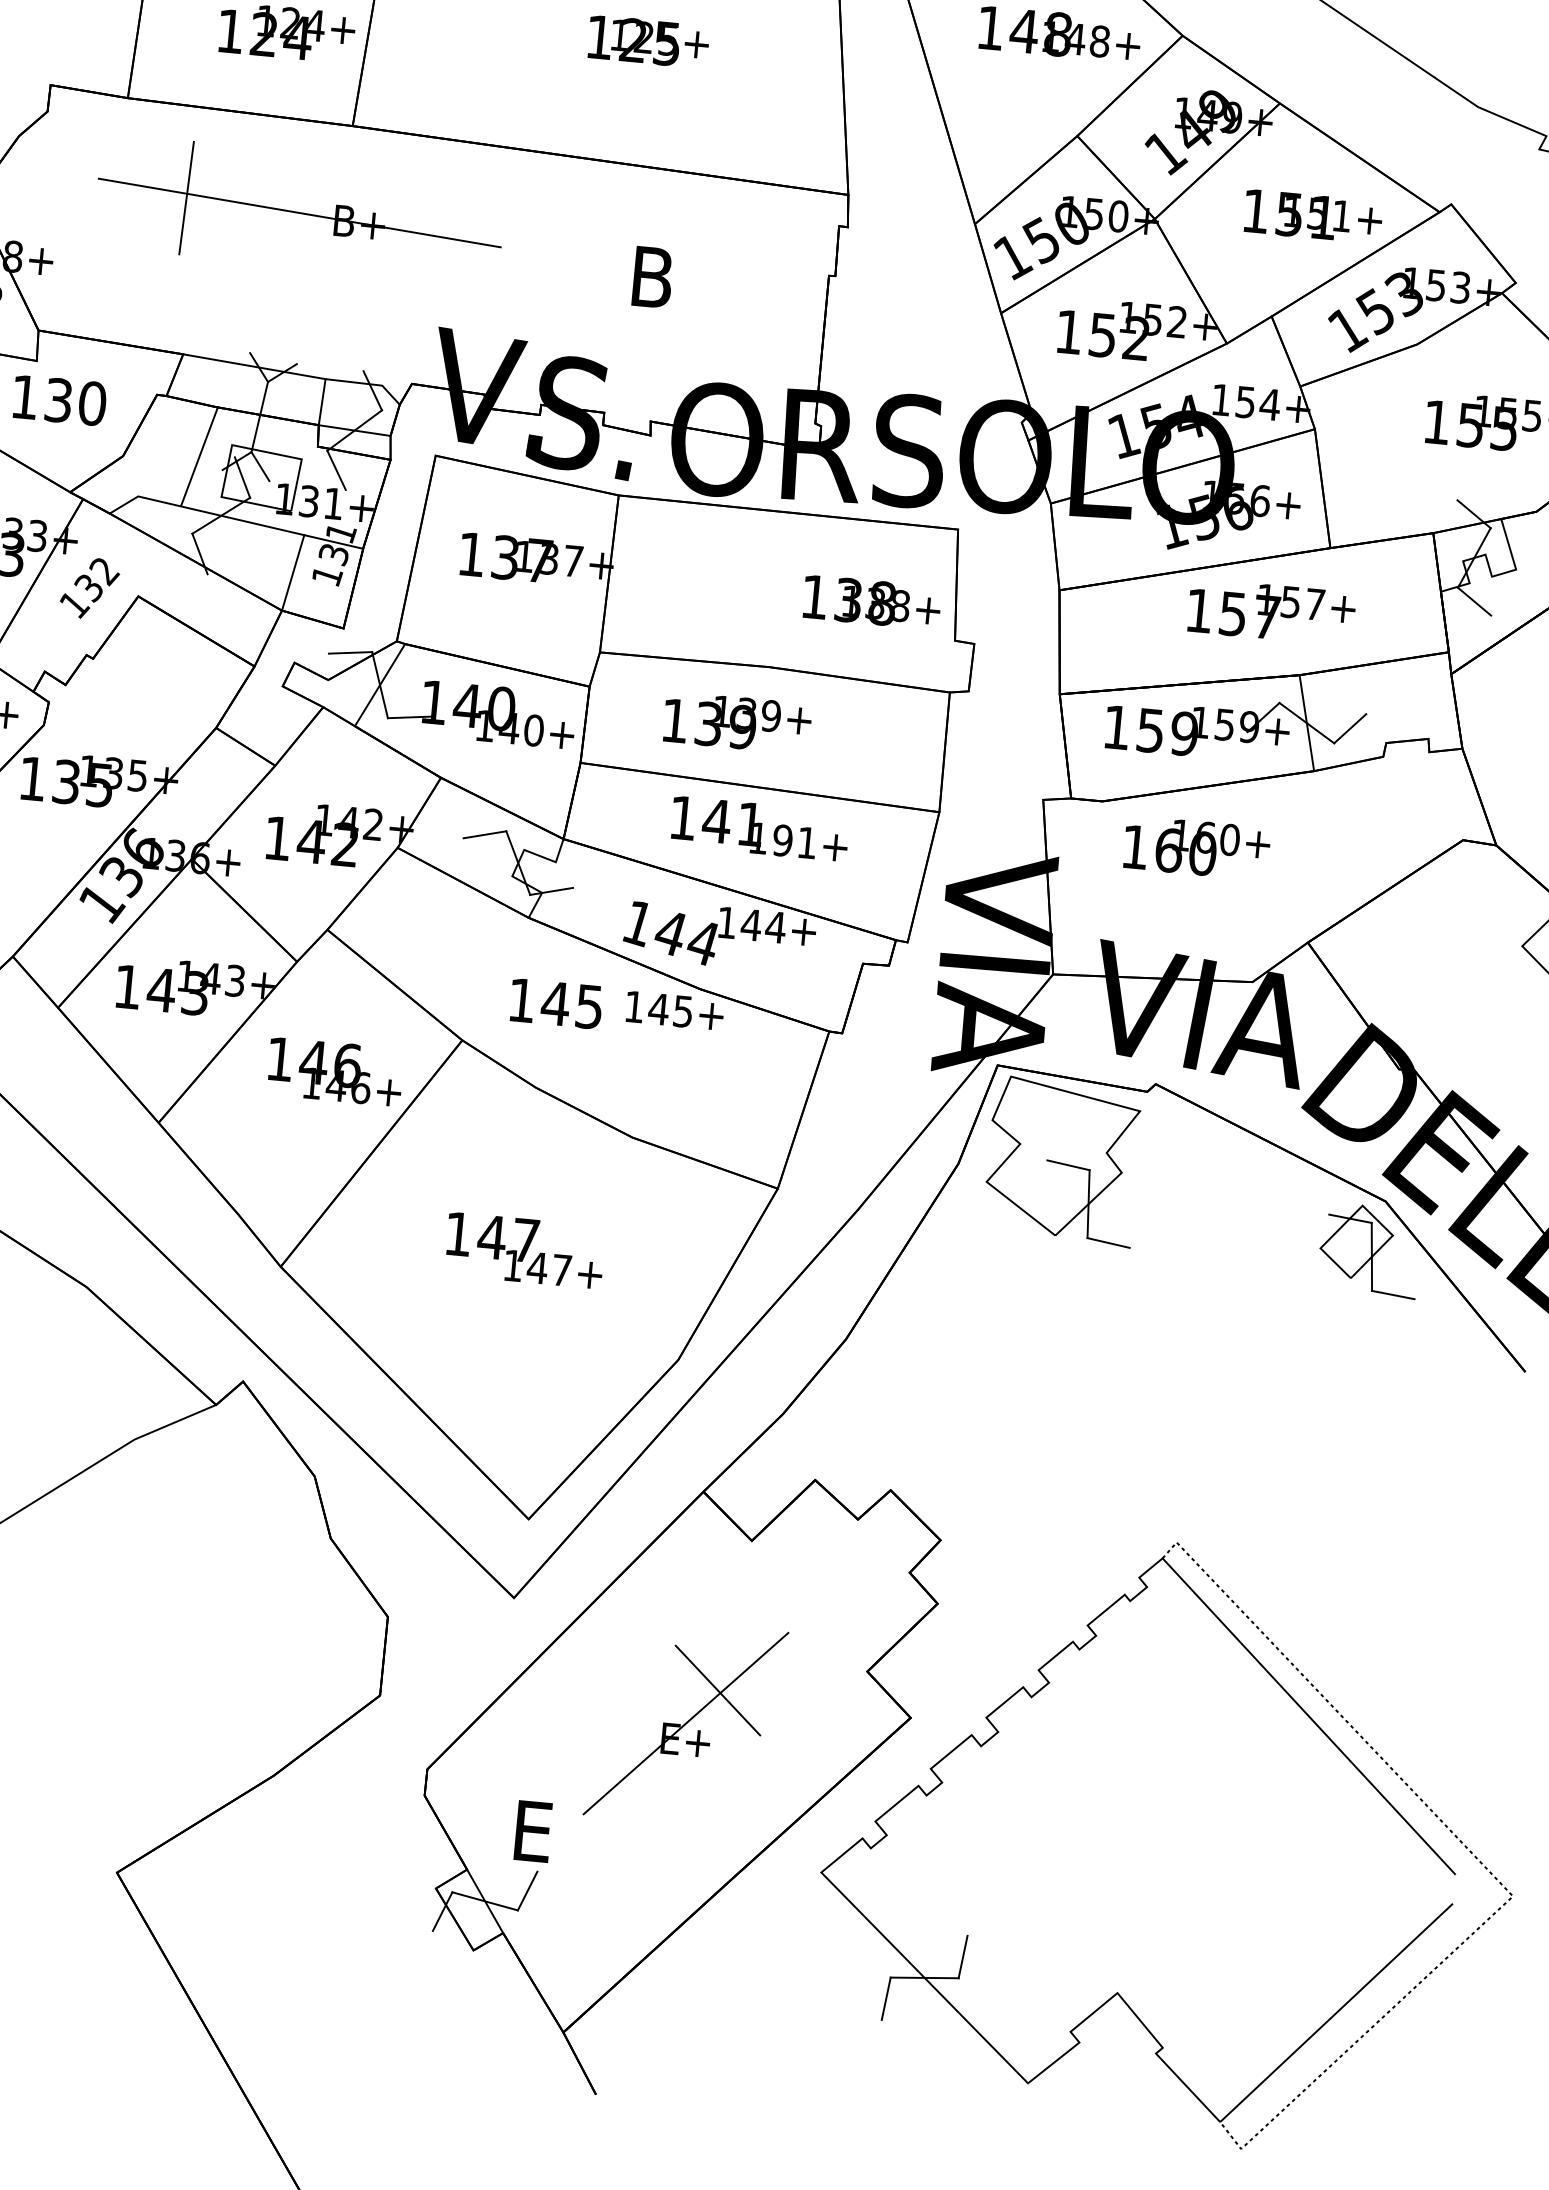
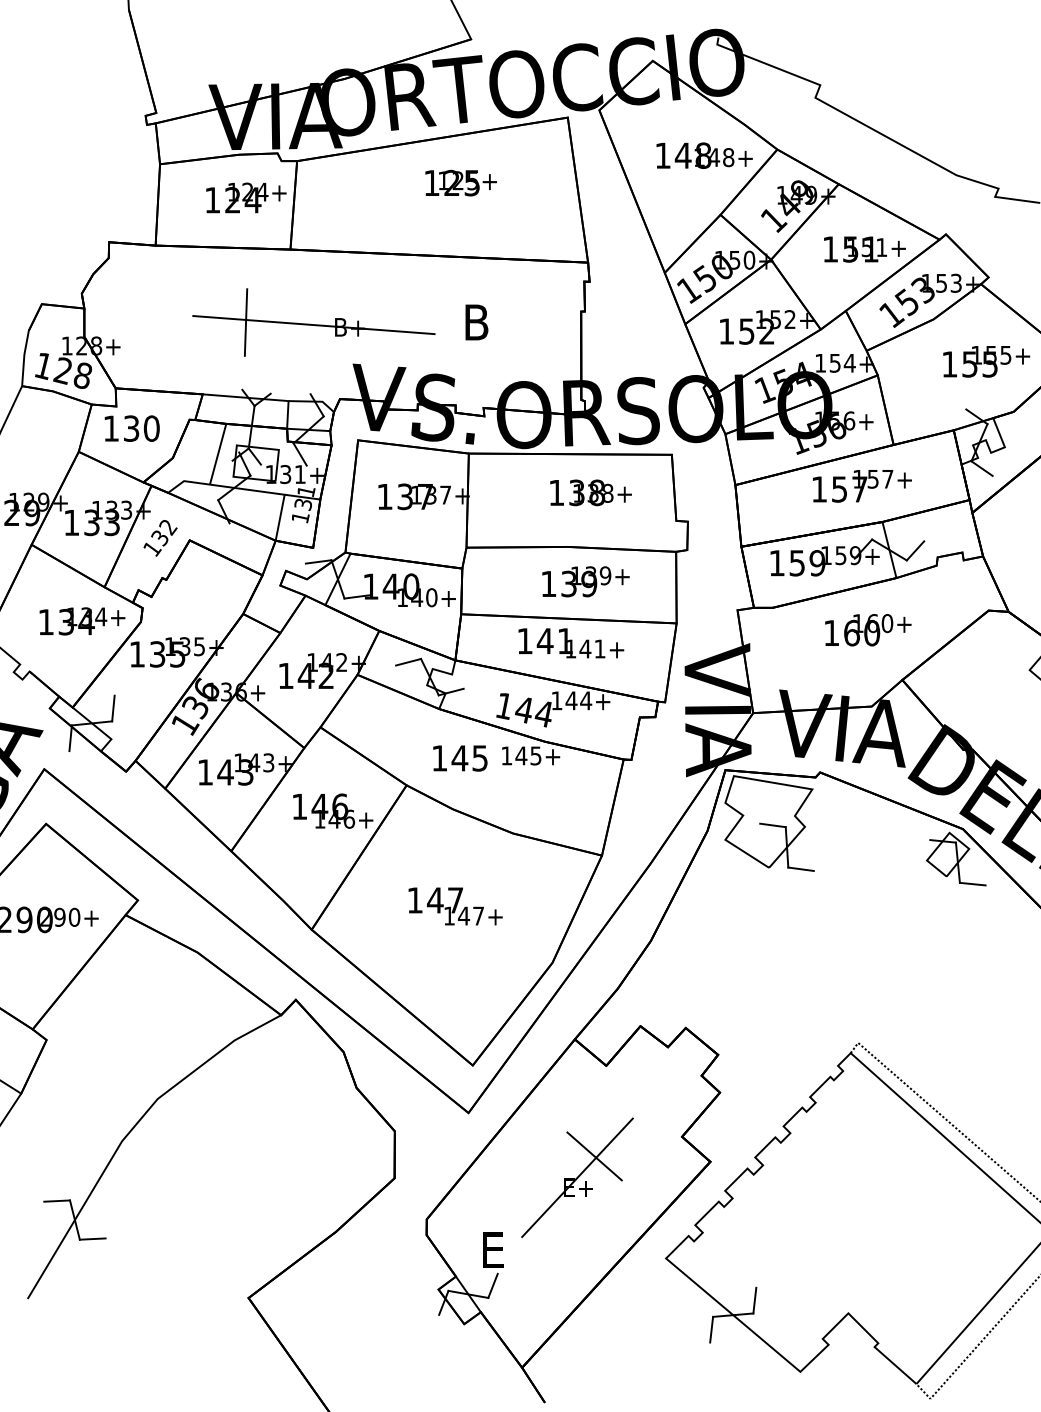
part: (299, 208) -> (313, 322), moved
text: (871, 601) -> (590, 492), moved
text: (736, 722) -> (585, 581), moved
text: (783, 839) -> (585, 648), 191+ -> 141+
text: (1197, 848) -> (868, 630), moved

